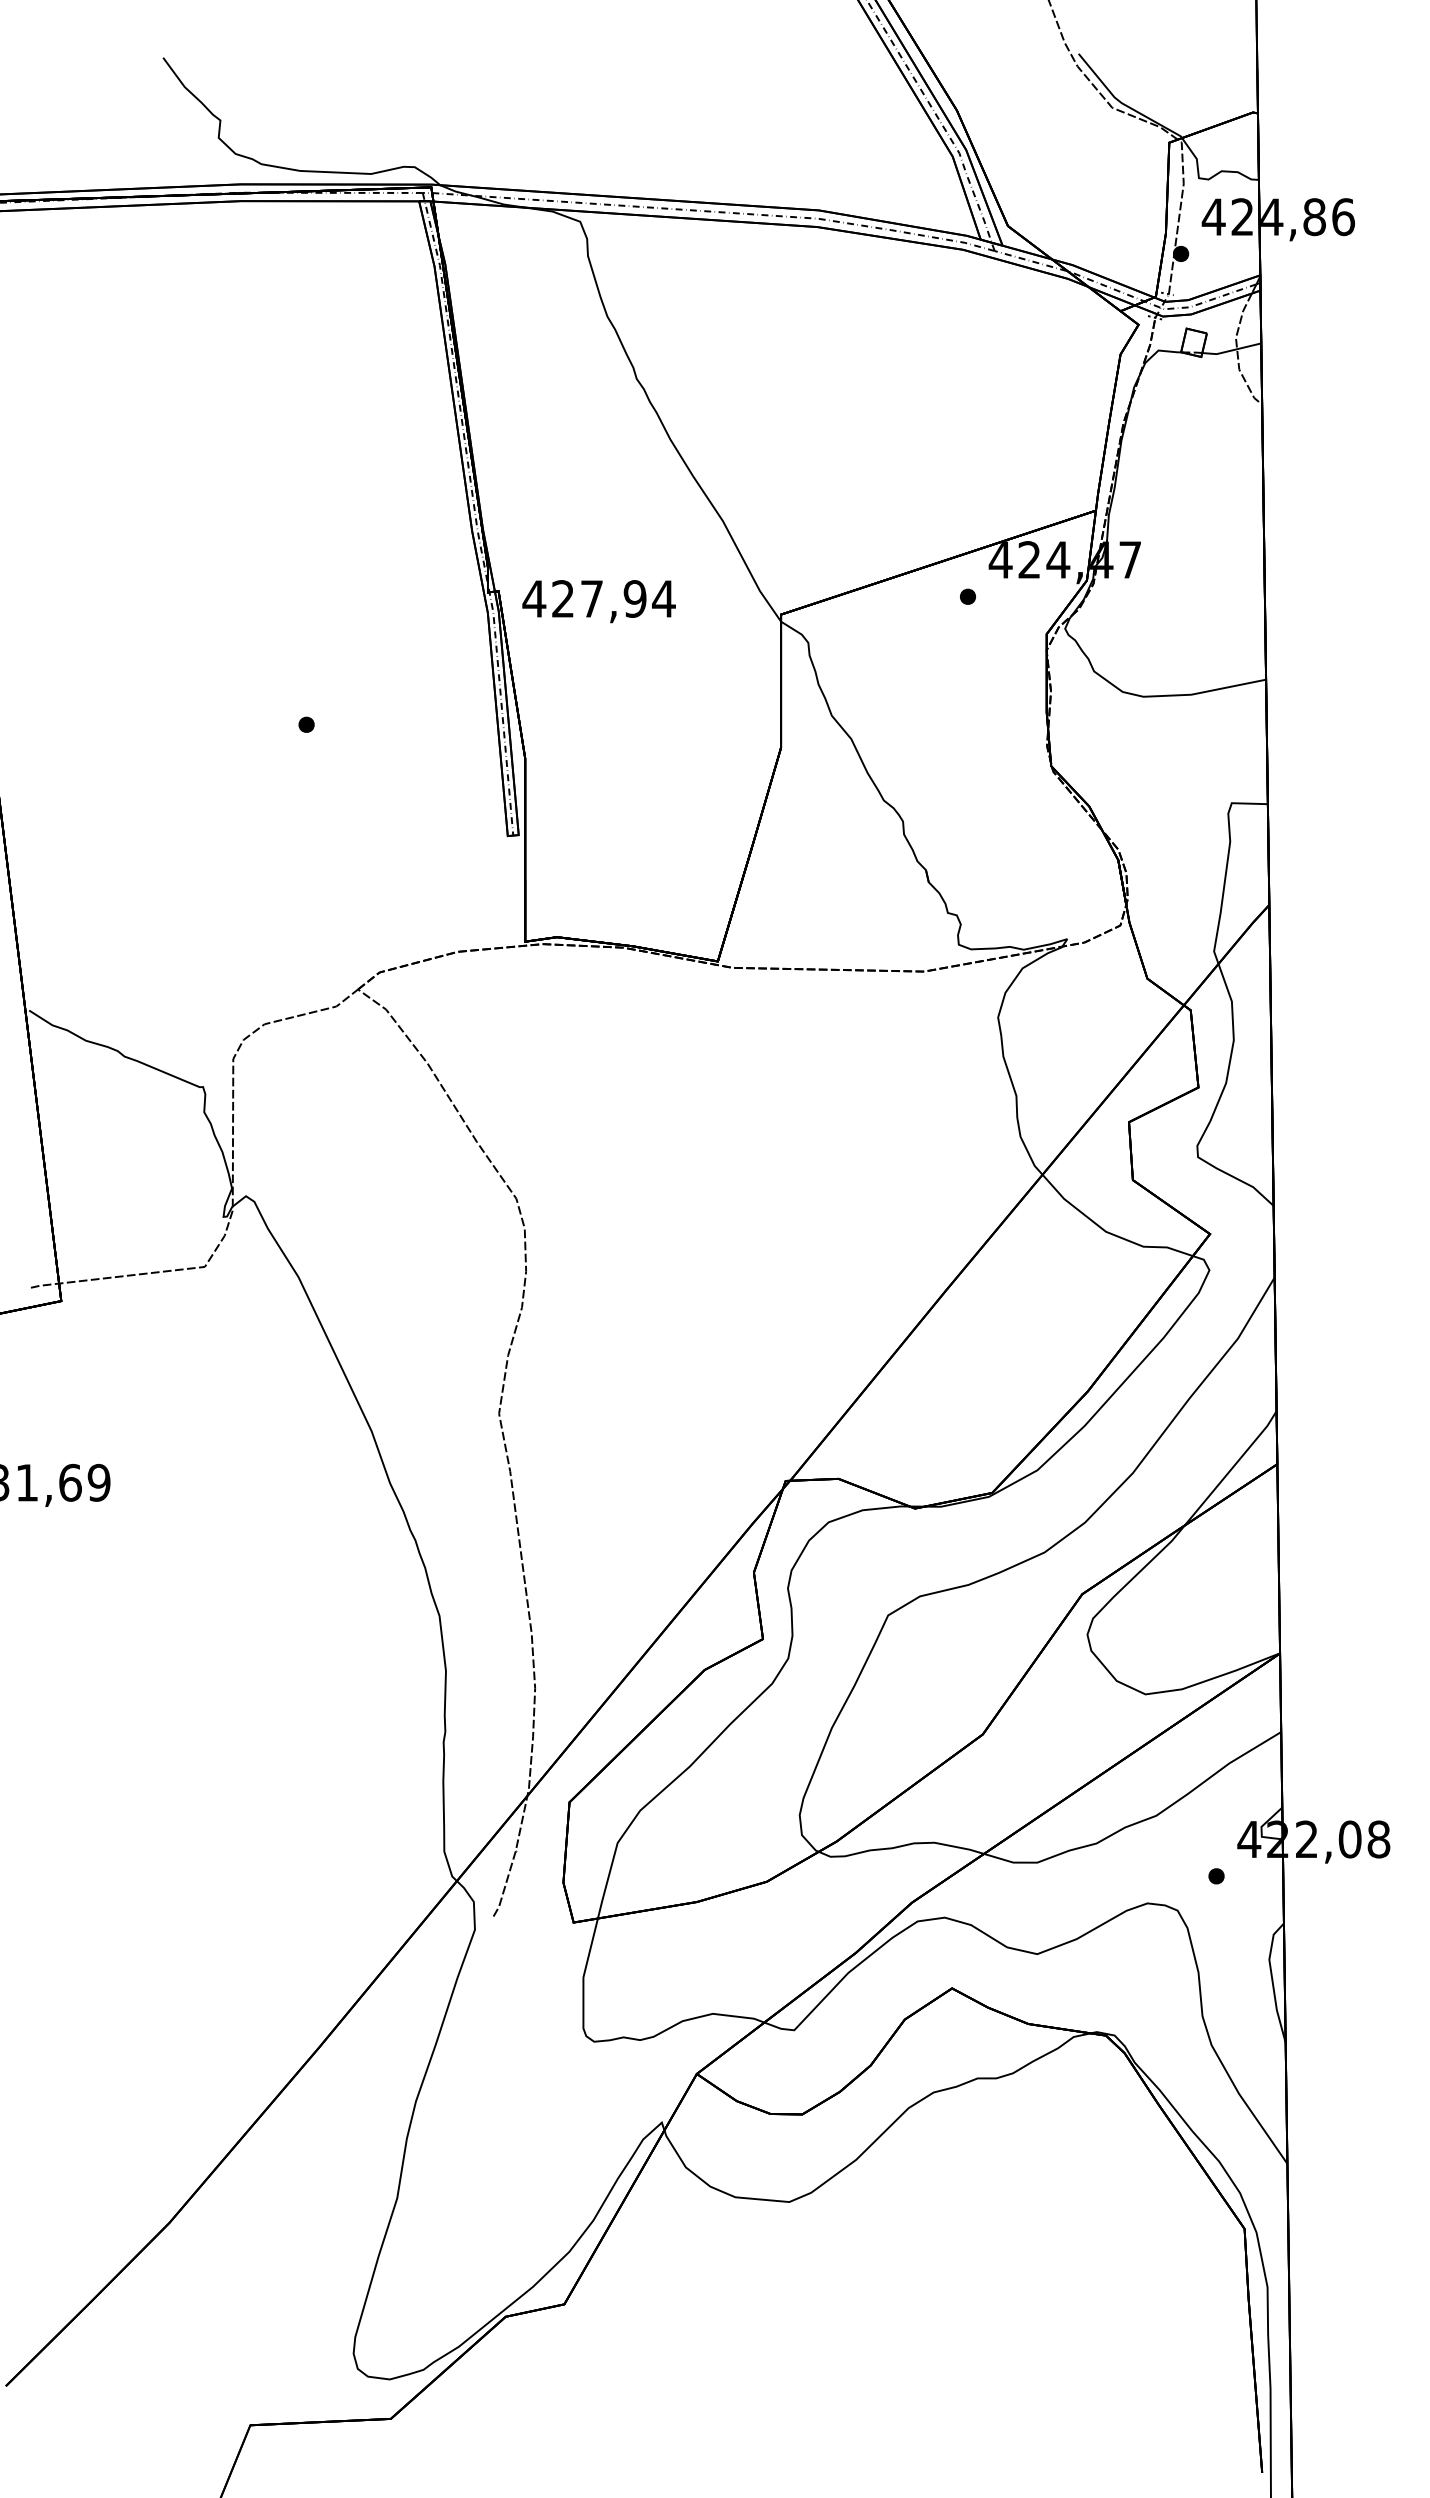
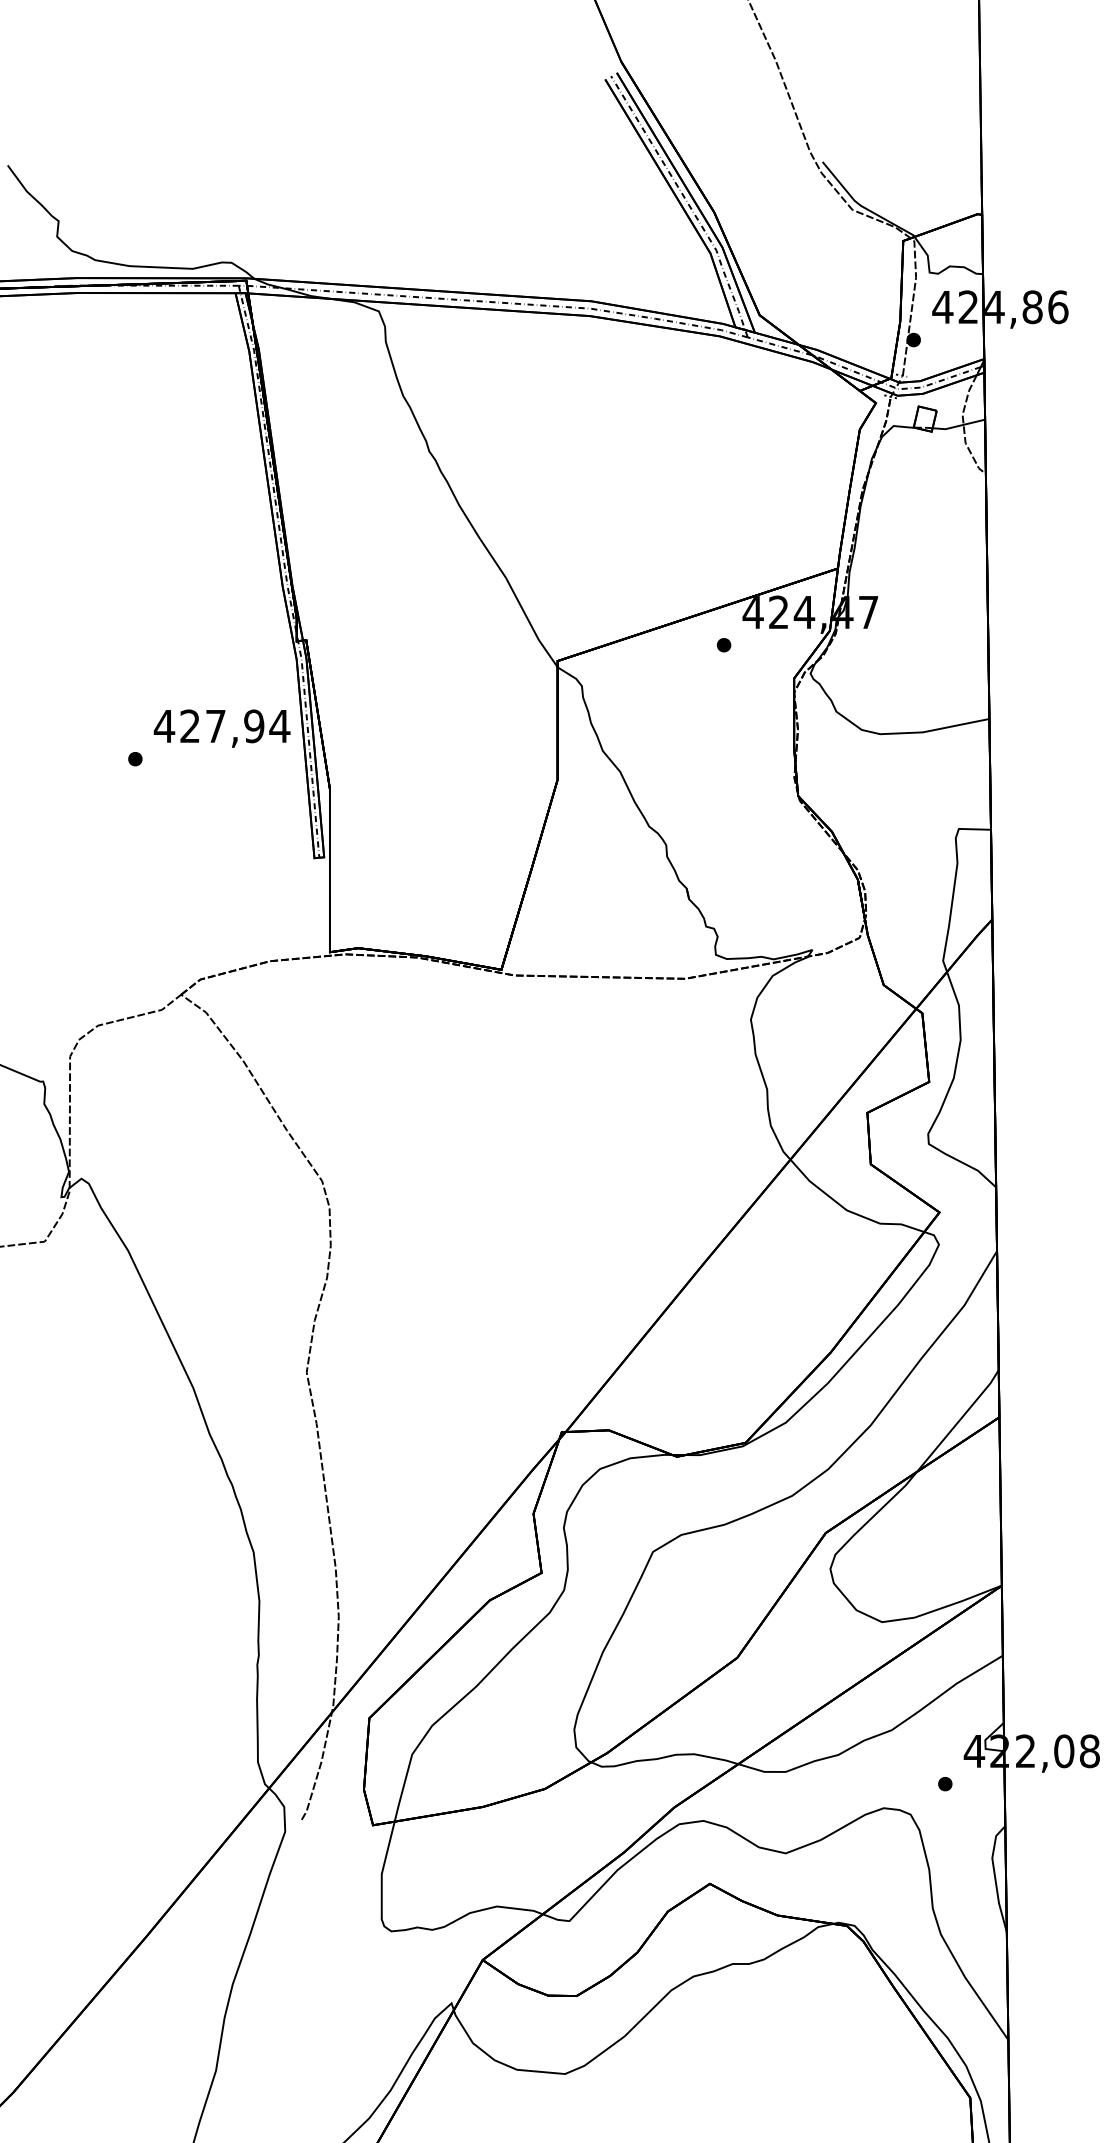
text: (598, 601) -> (221, 728), moved

